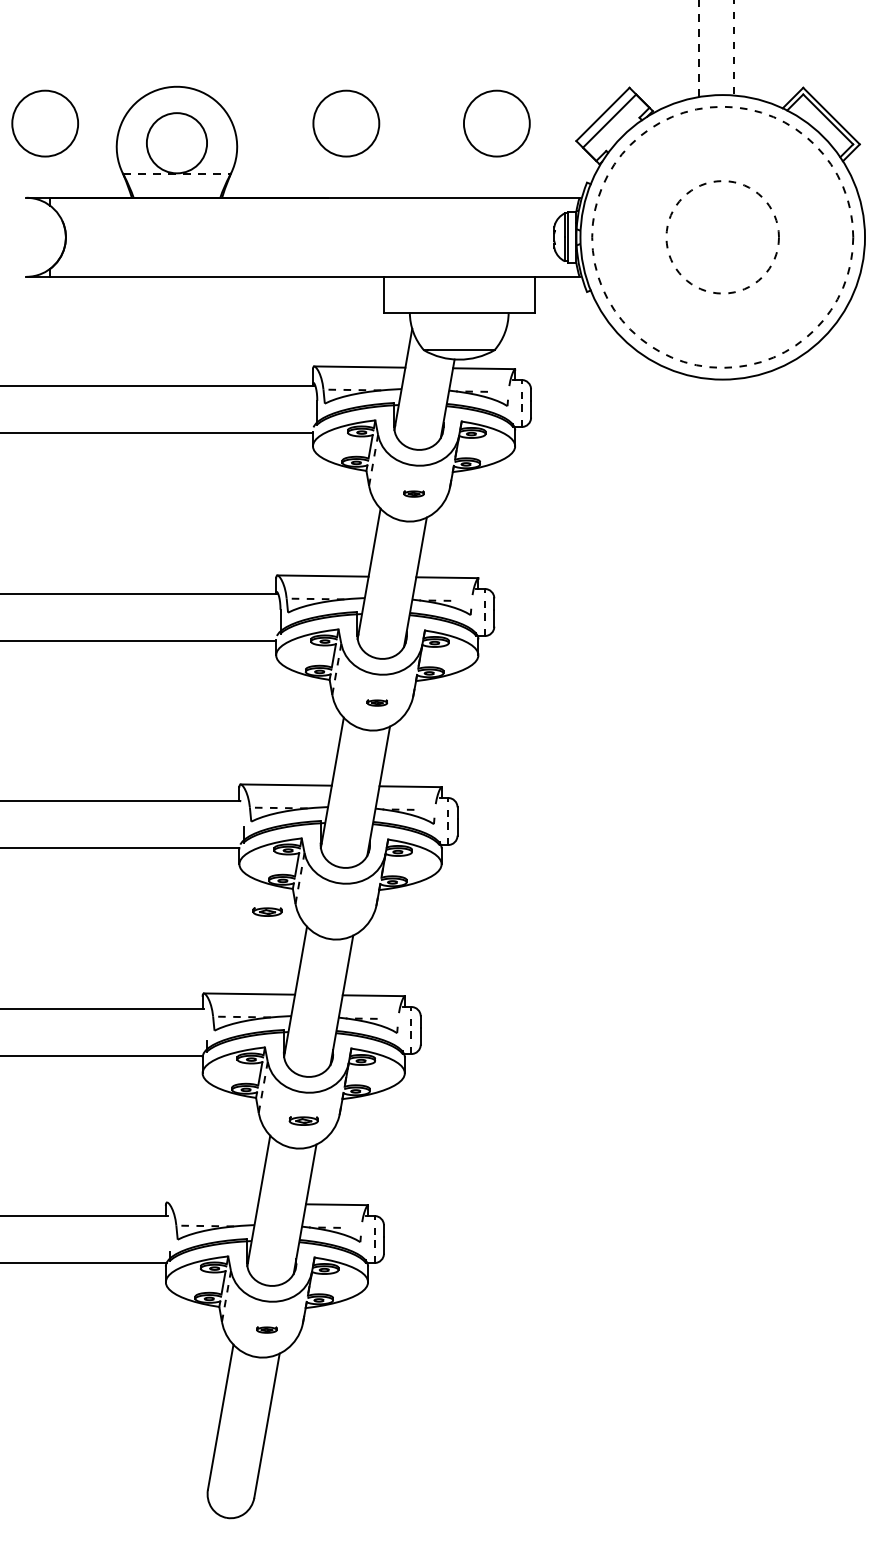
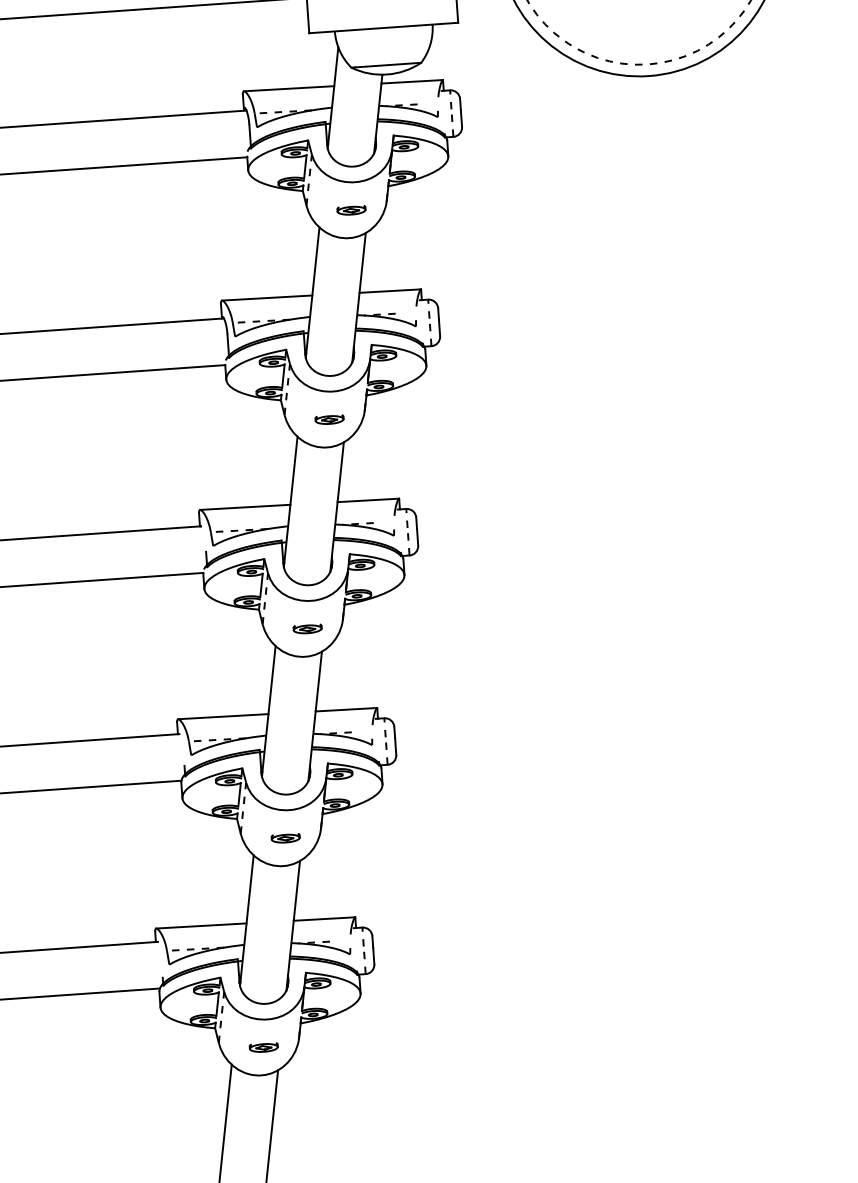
part: (413, 493) -> (350, 210), size x1.43
part: (377, 702) -> (329, 419), size x1.43
part: (267, 911) -> (307, 628), moved
line: (212, 1202) -> (201, 925), added
part: (266, 1329) -> (263, 1047), size x1.43

